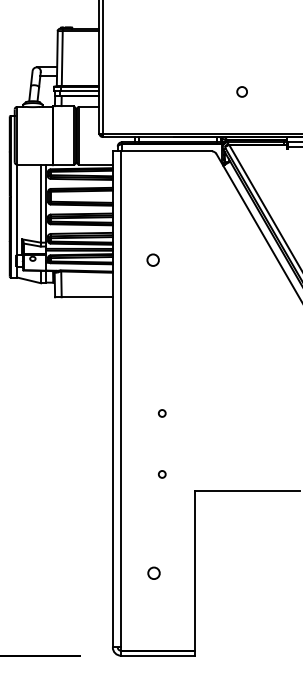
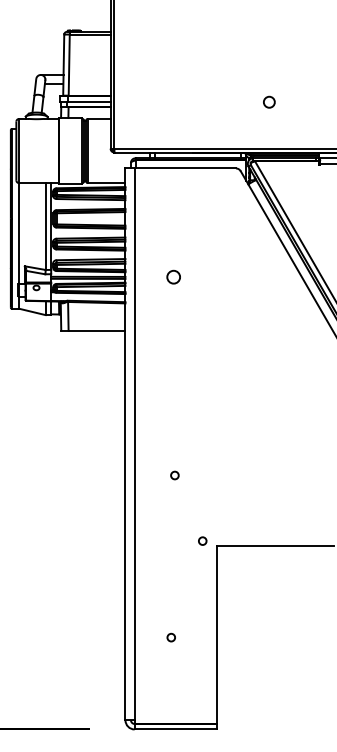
circle: (152, 259) -> (172, 276), moved
circle: (161, 413) -> (174, 475), moved
circle: (161, 474) -> (201, 541), moved
circle: (153, 572) -> (170, 636), size x0.6

